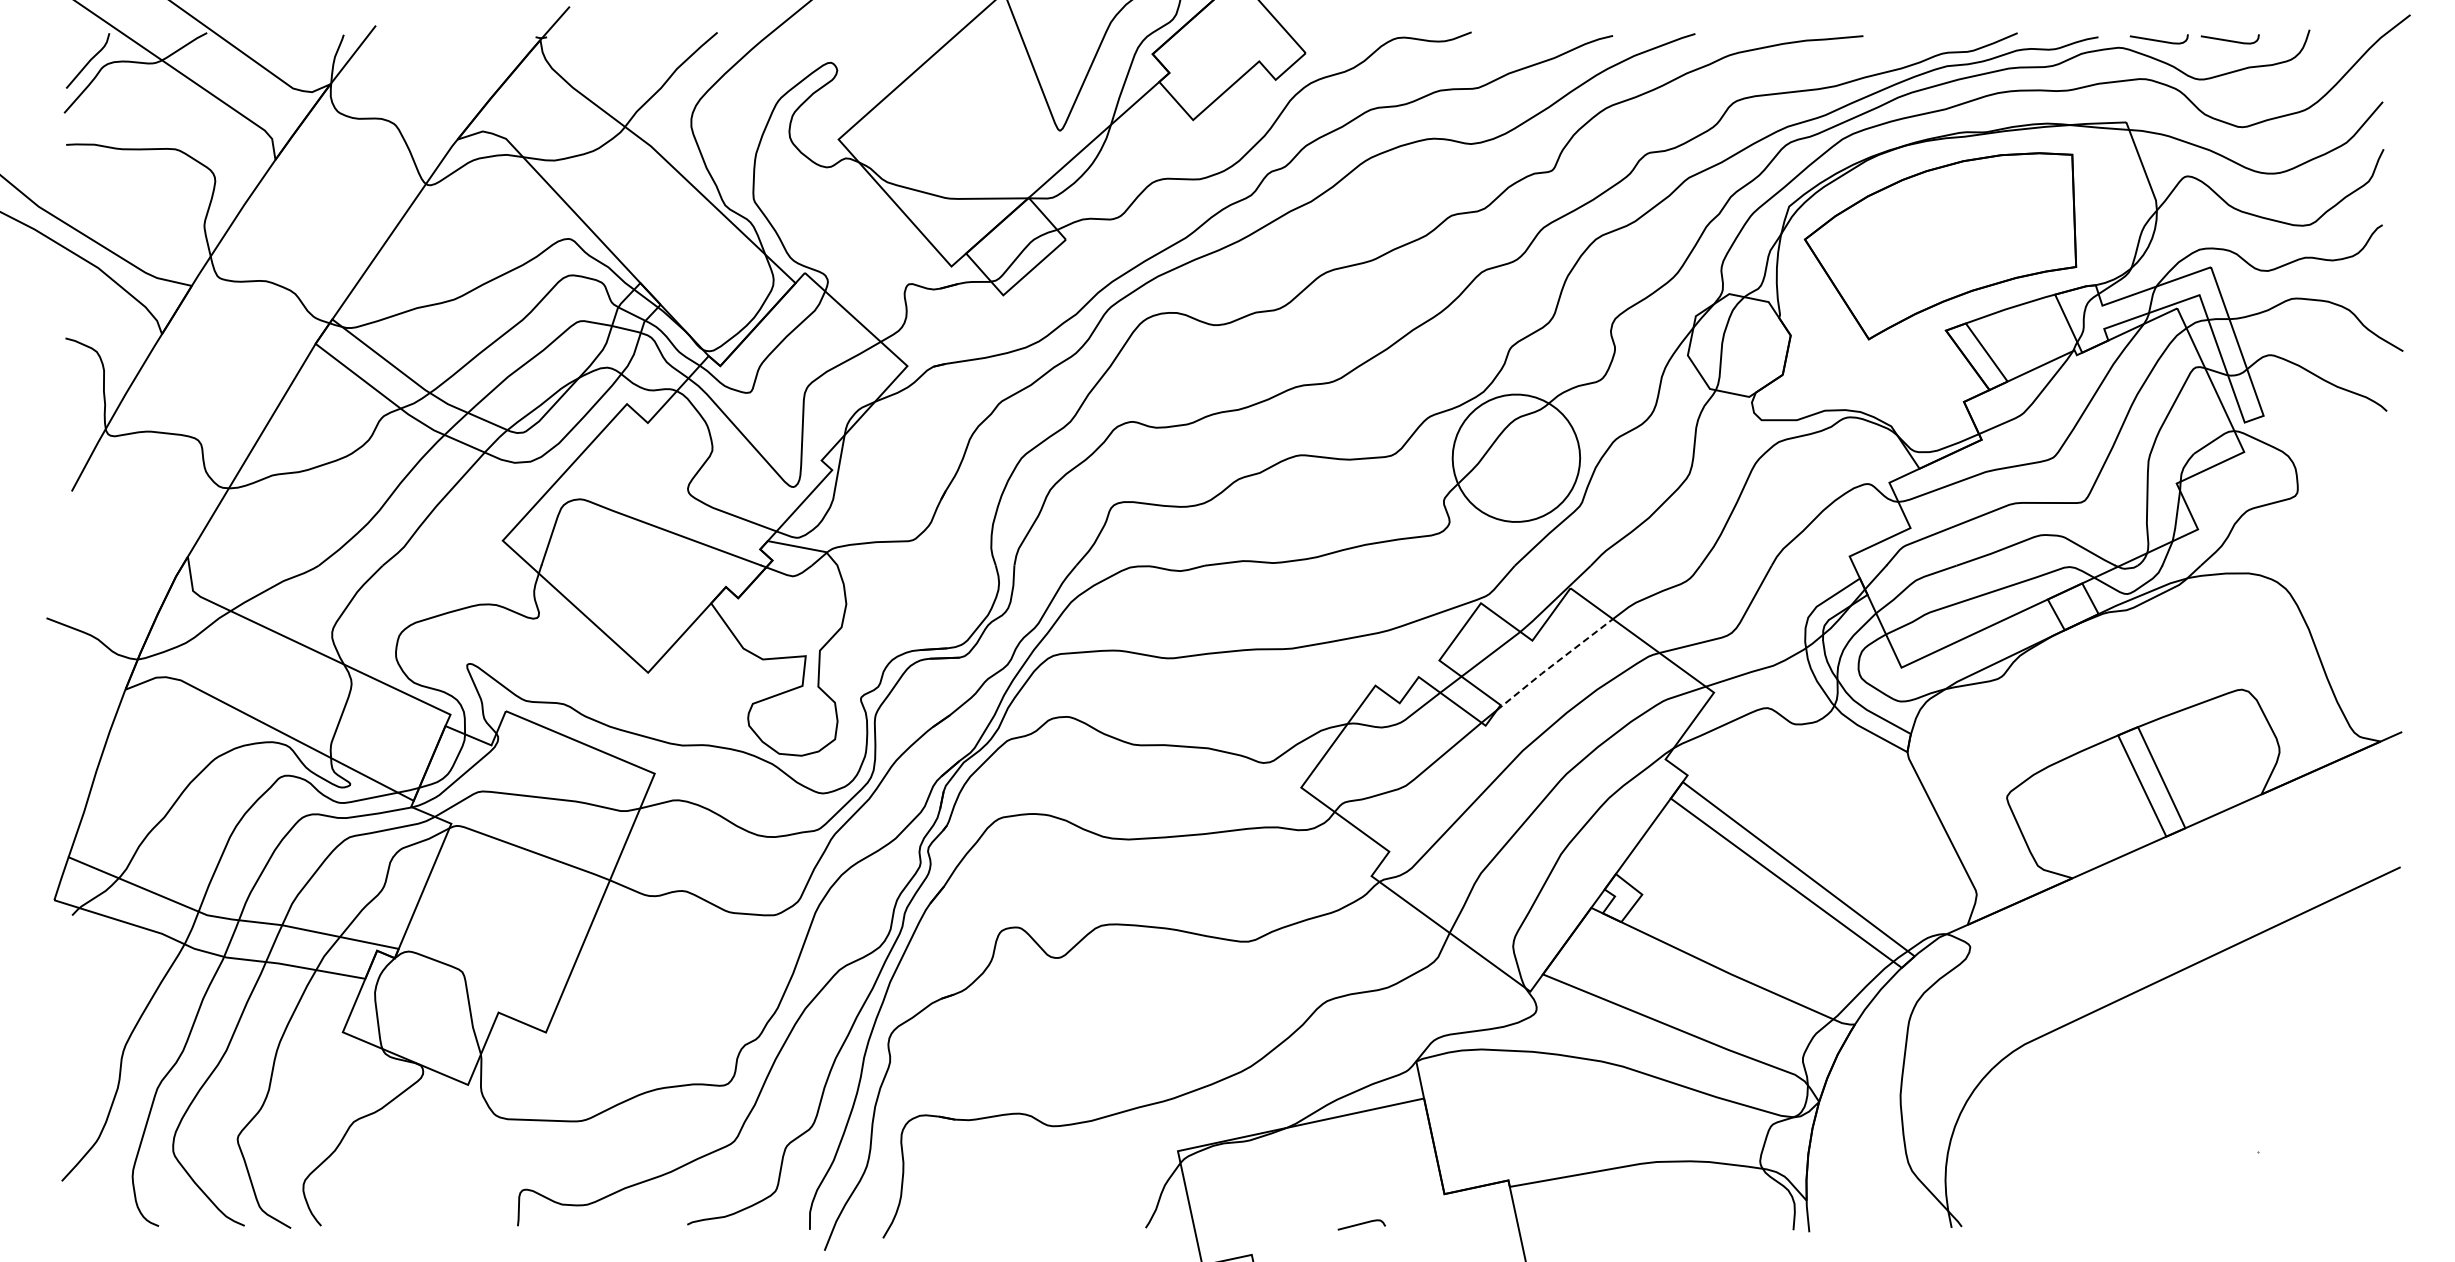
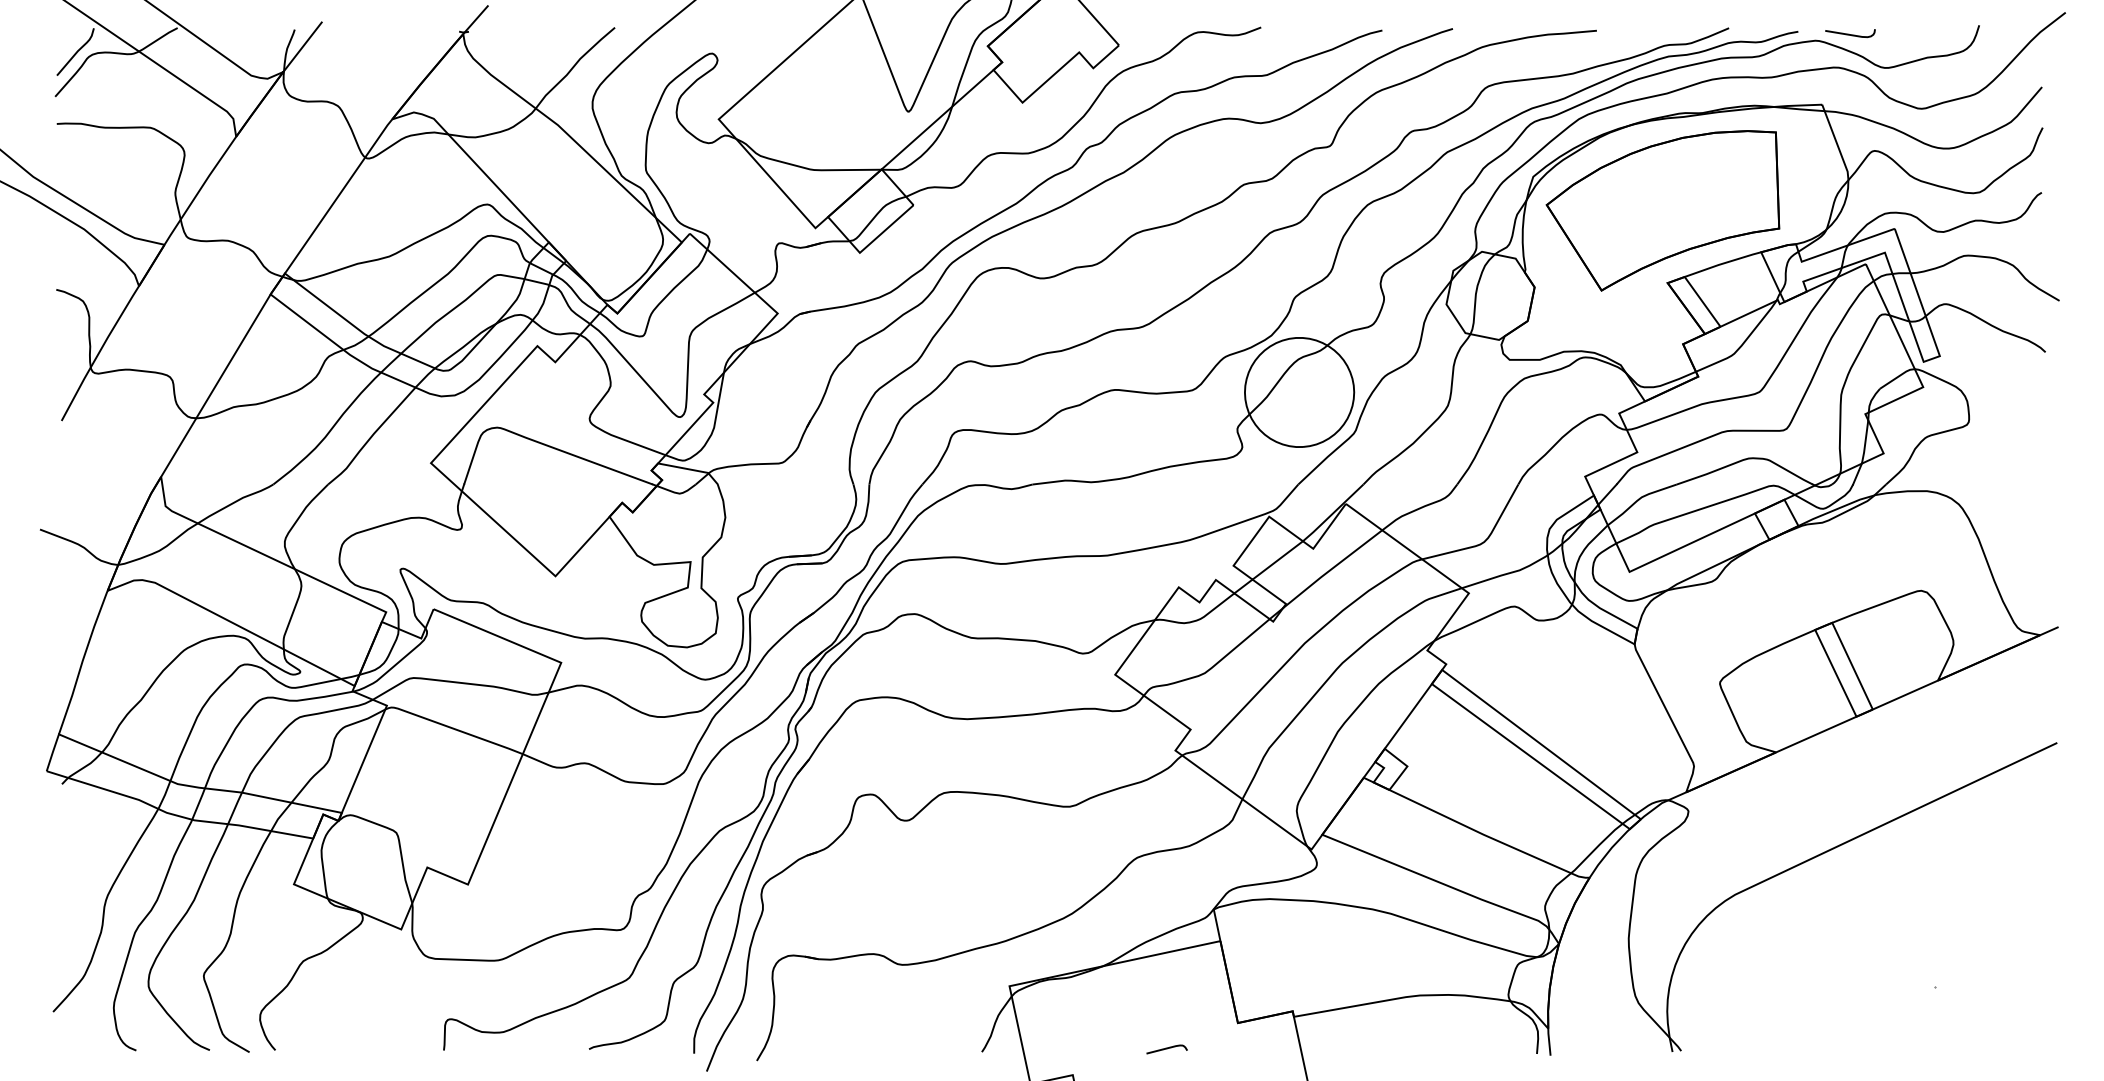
curve: (2228, 39) -> (1909, 33), removed
line: (1554, 664) -> (1332, 569), dashed -> solid

